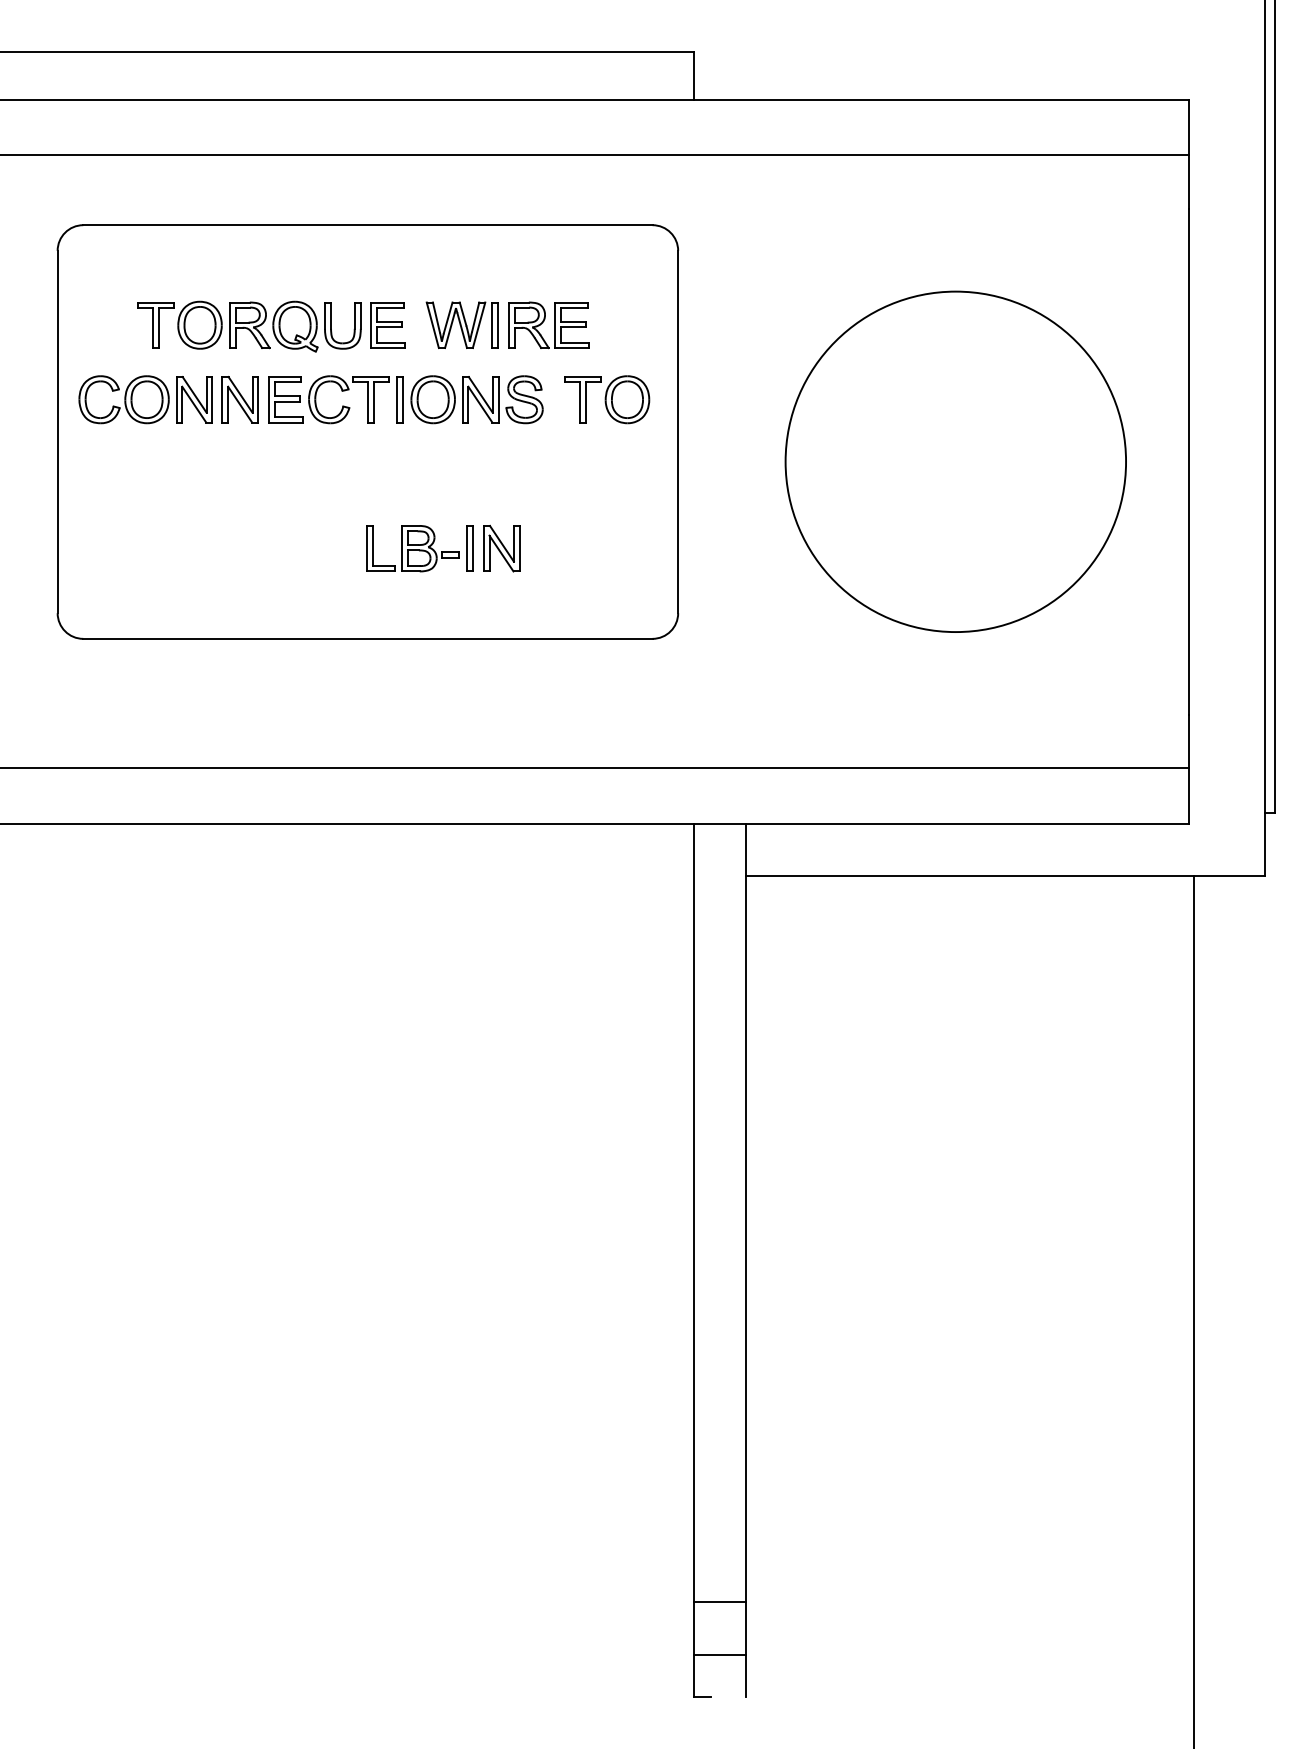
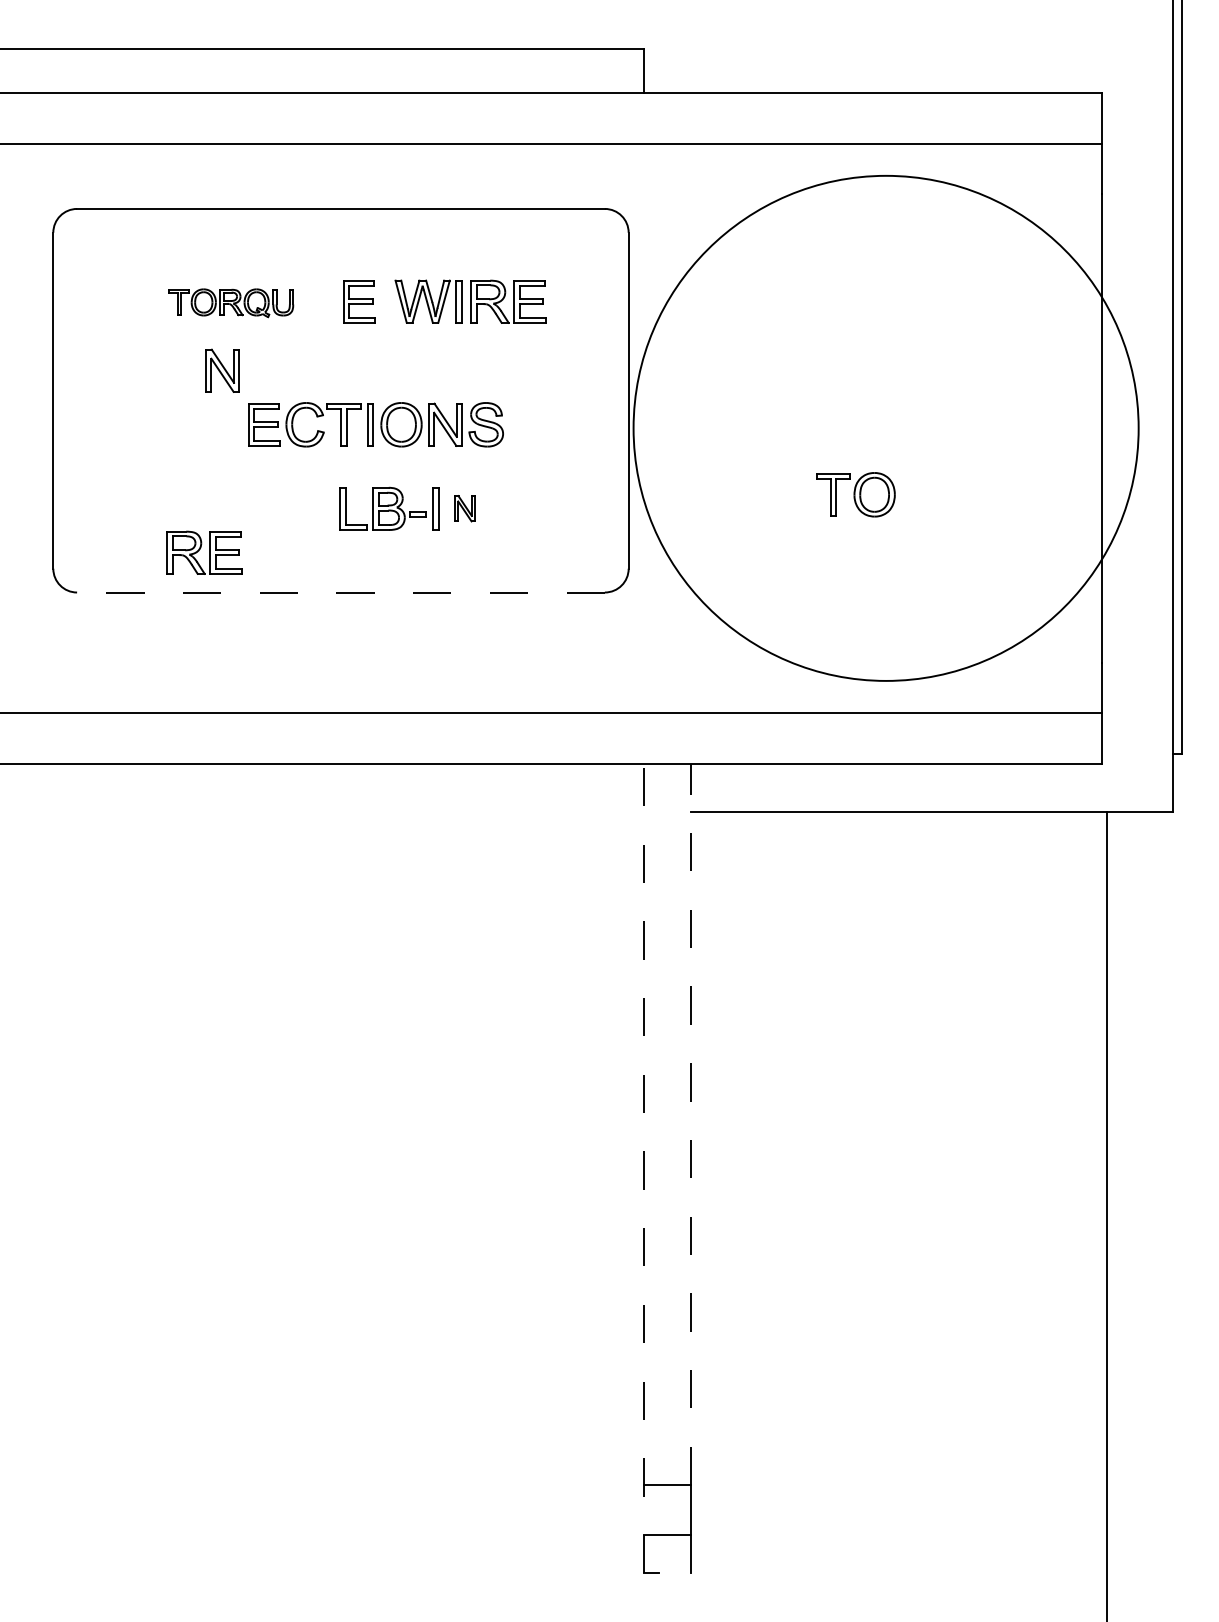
part: (249, 327) -> (231, 303), size x0.6
part: (145, 399) -> (134, 370), removed
part: (405, 399) -> (375, 424), moved
part: (606, 399) -> (855, 494), moved
circle: (955, 461) -> (885, 428), size x1.6
part: (501, 548) -> (464, 508), size x0.6
part: (220, 595) -> (204, 552), added
line: (368, 638) -> (341, 592), solid -> dashed
line: (745, 1212) -> (691, 1124), solid -> dashed
line: (694, 1260) -> (643, 1168), solid -> dashed

